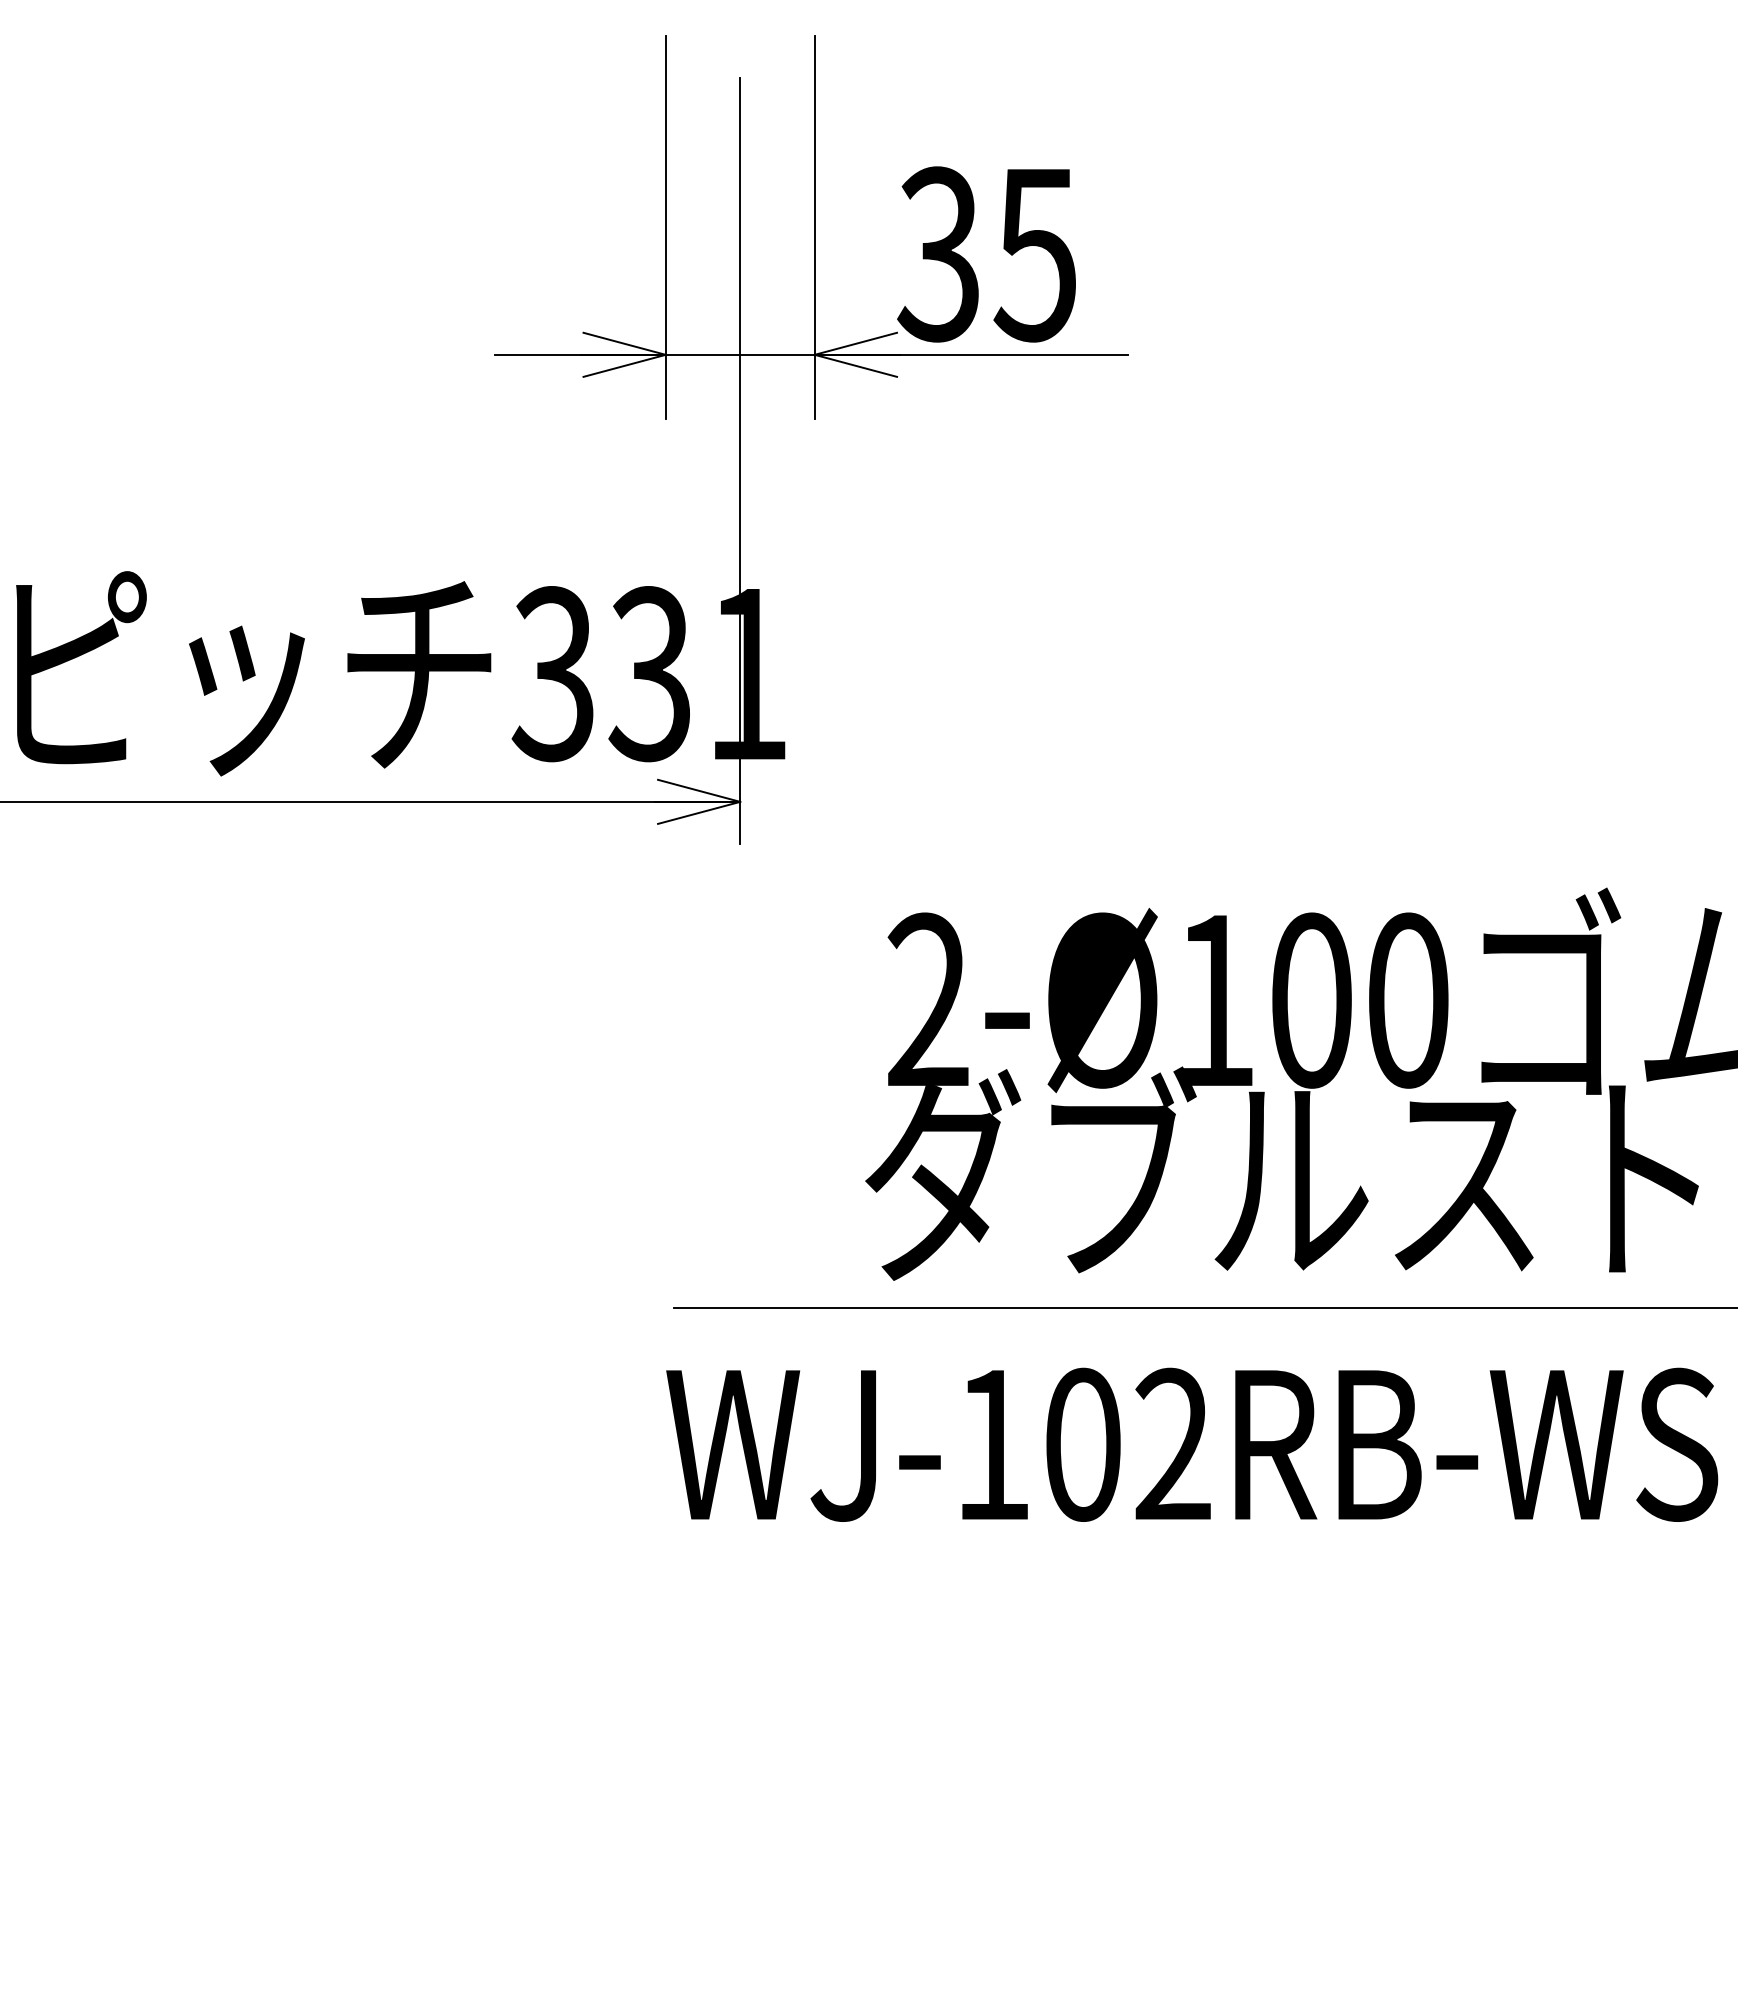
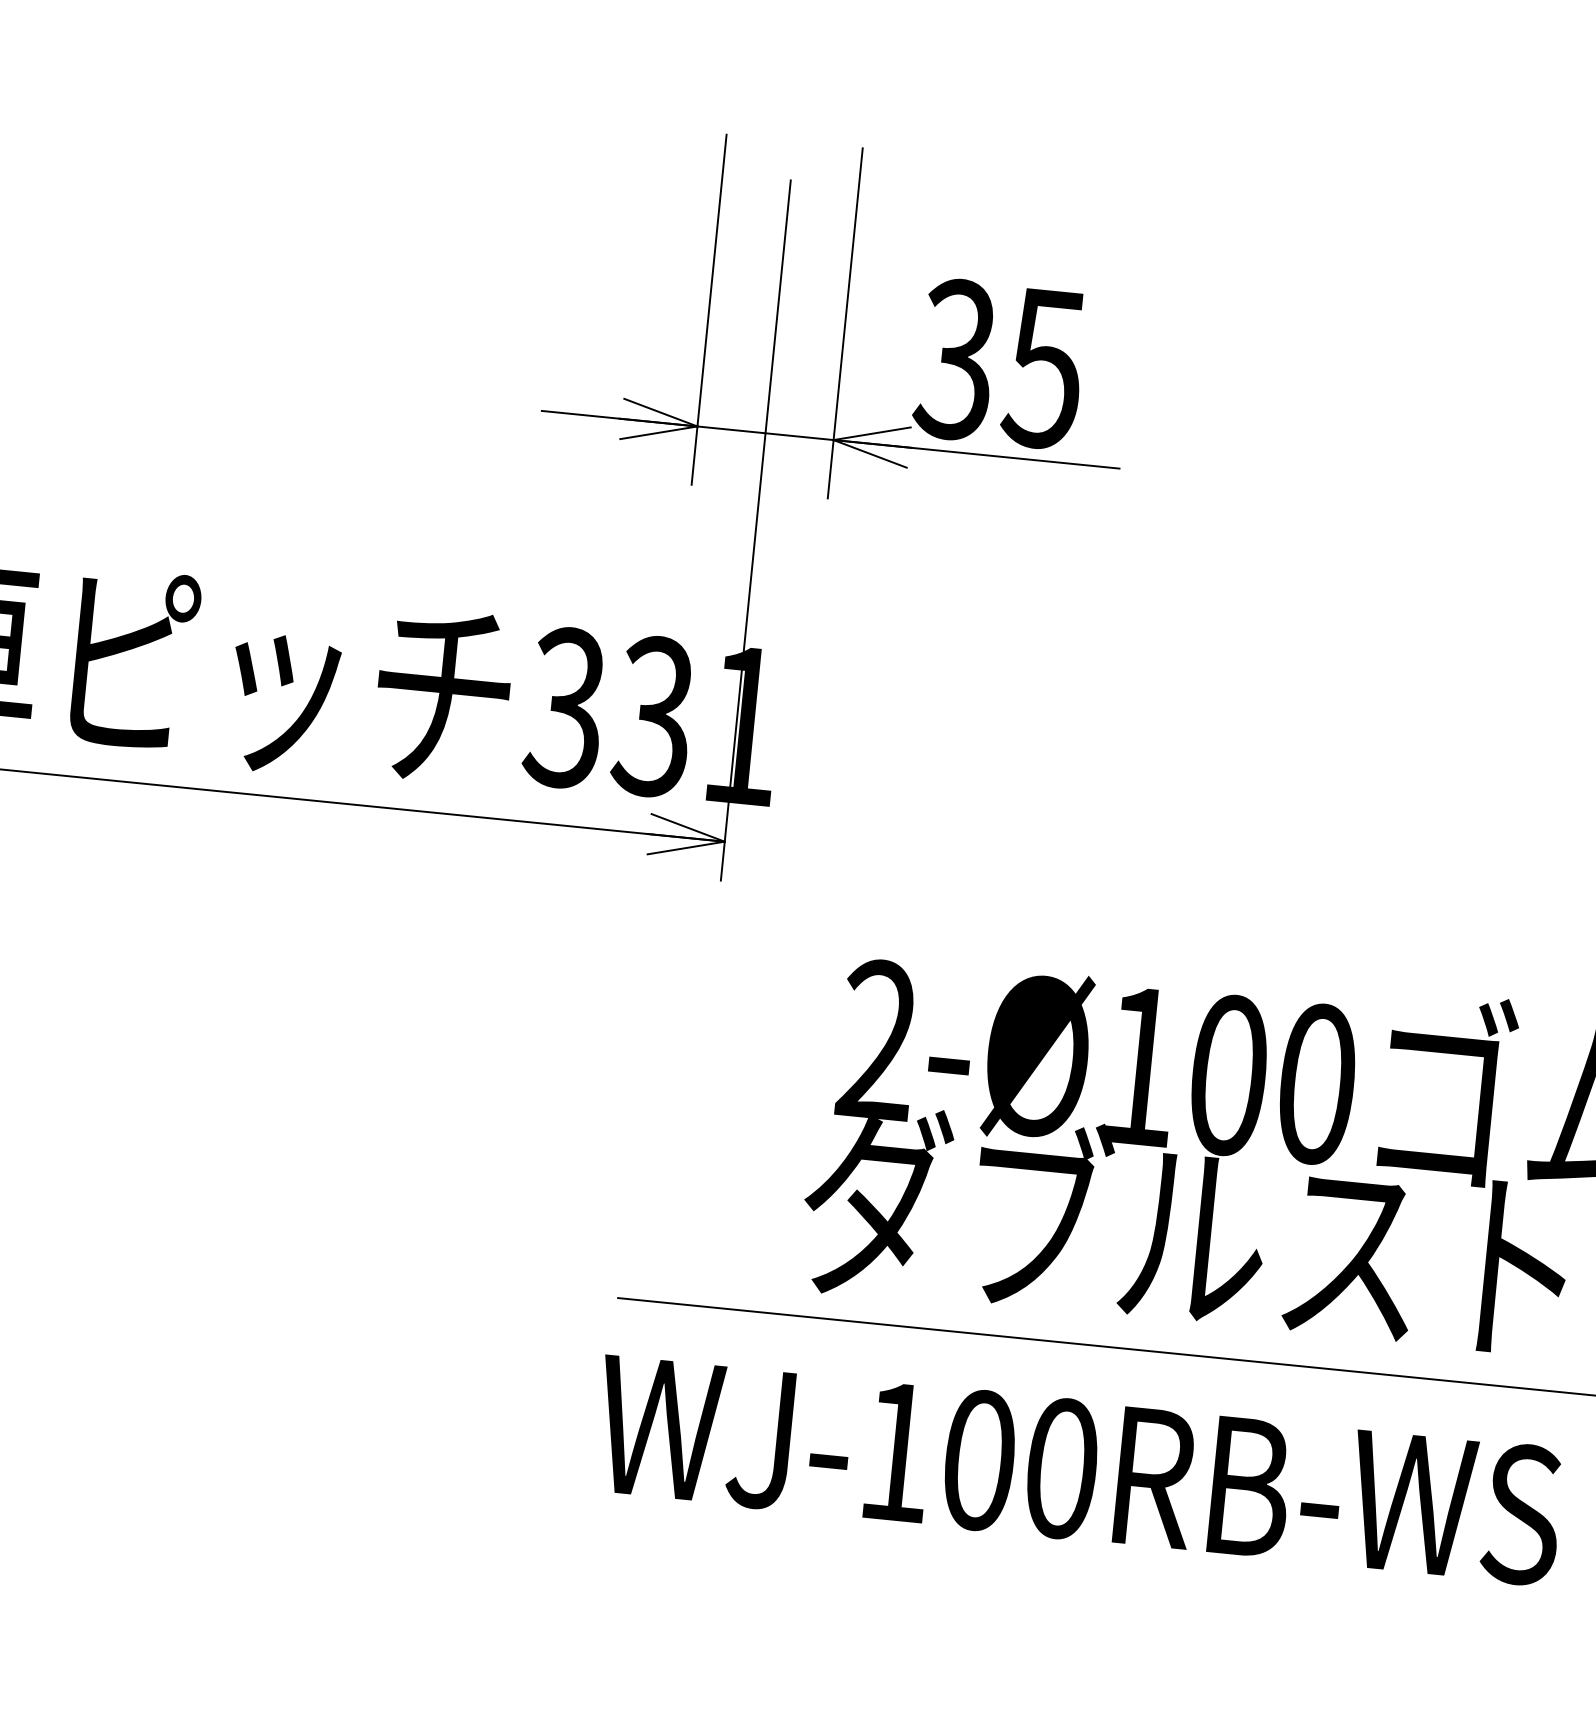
text: (1172, 1444) -> (1061, 1468), WJ-102RB-WS -> WJ-100RB-WS

